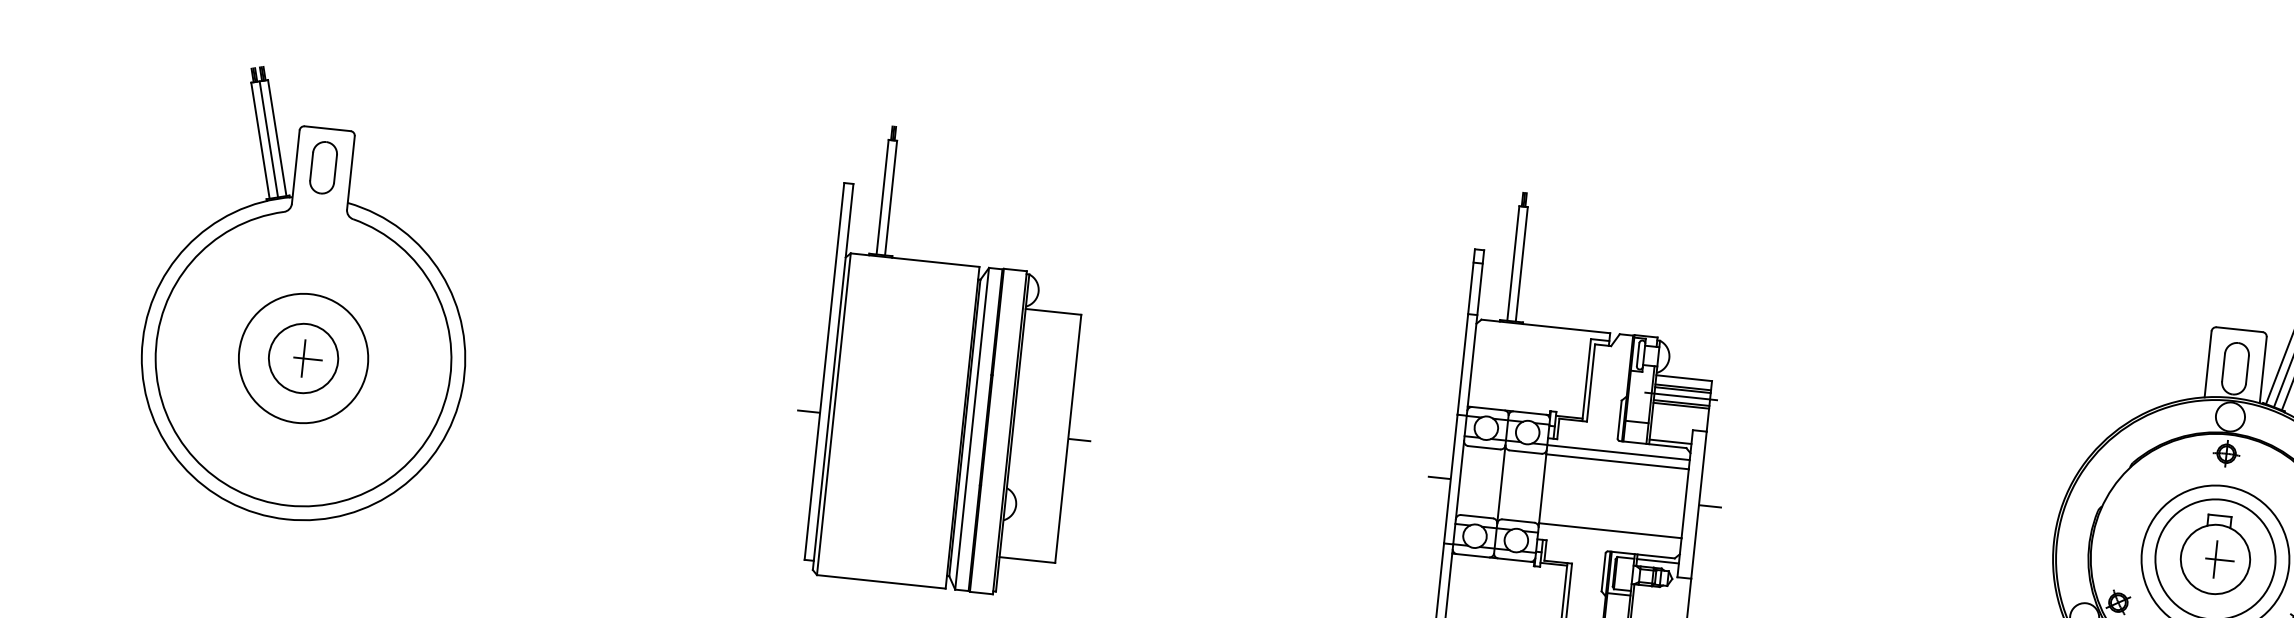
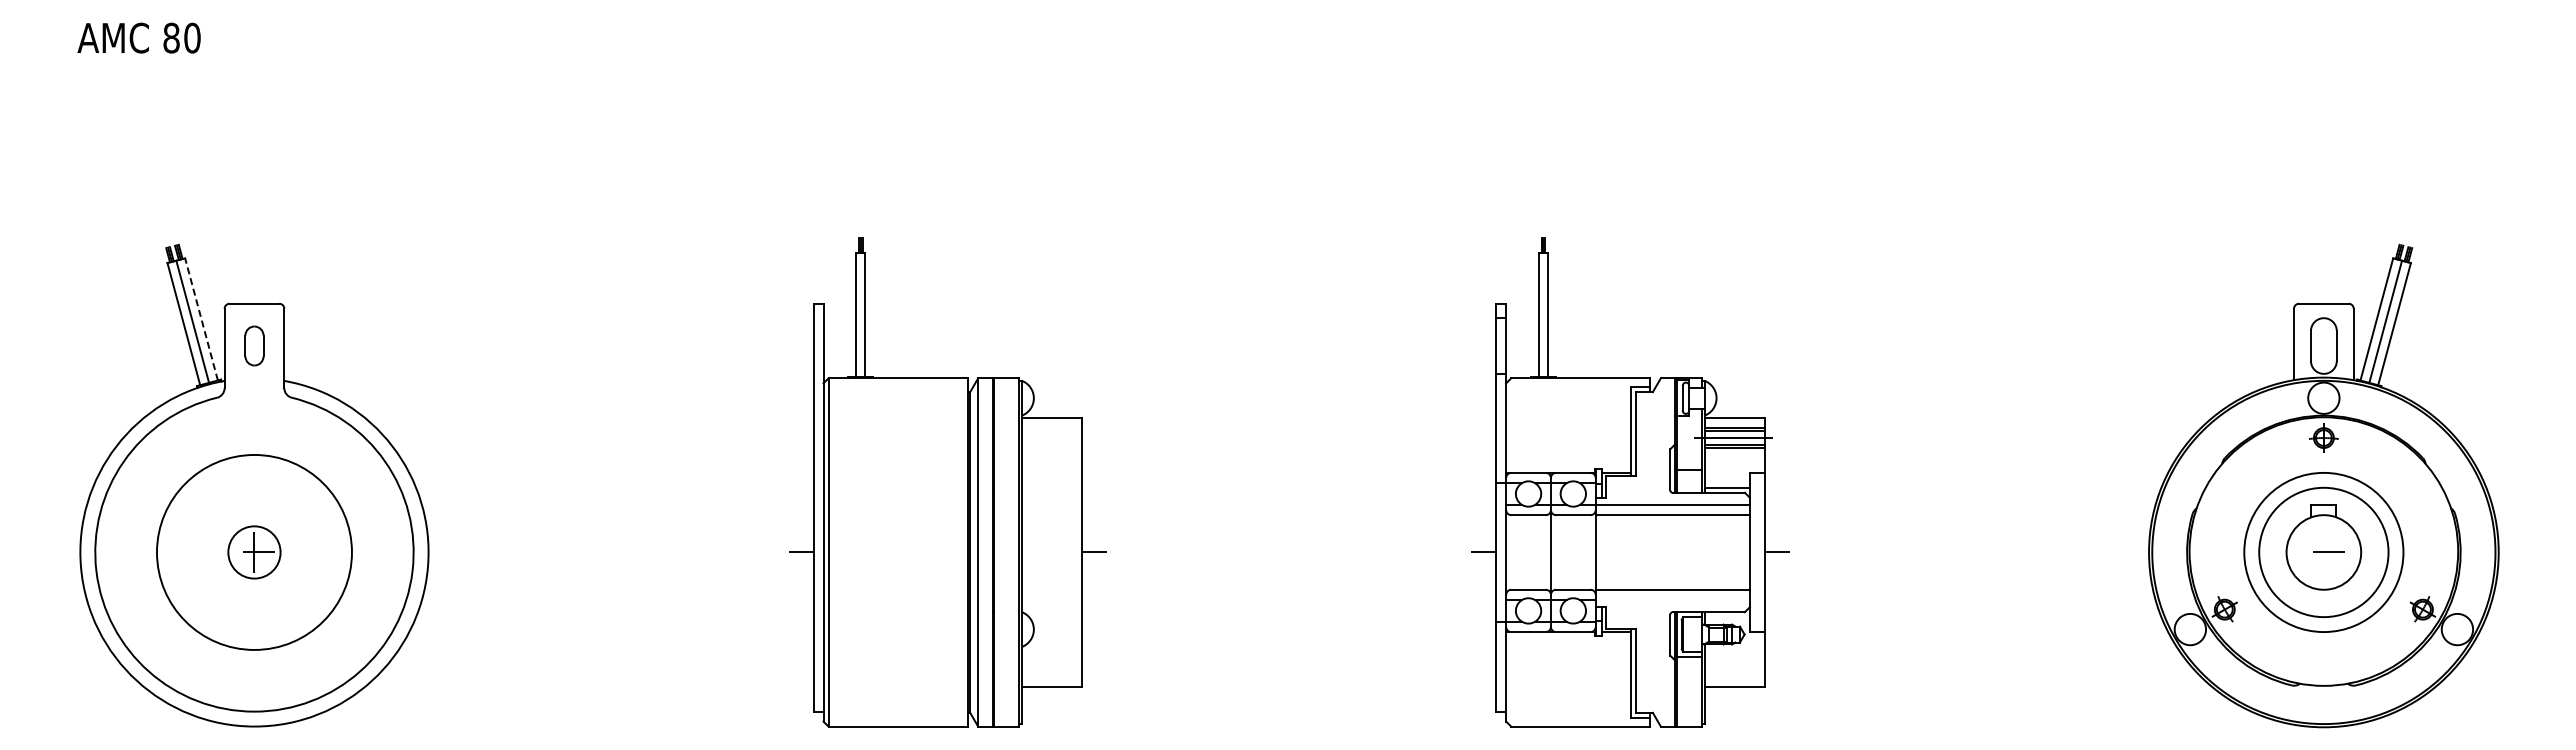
line: (277, 137) -> (201, 318), solid -> dashed
part: (323, 167) -> (254, 345), size x0.7
circle: (303, 358) -> (254, 552), size x0.7
circle: (303, 358) -> (254, 552), size x1.4
line: (2215, 559) -> (2323, 552), removed
line: (1657, 561) -> (1726, 617), removed

